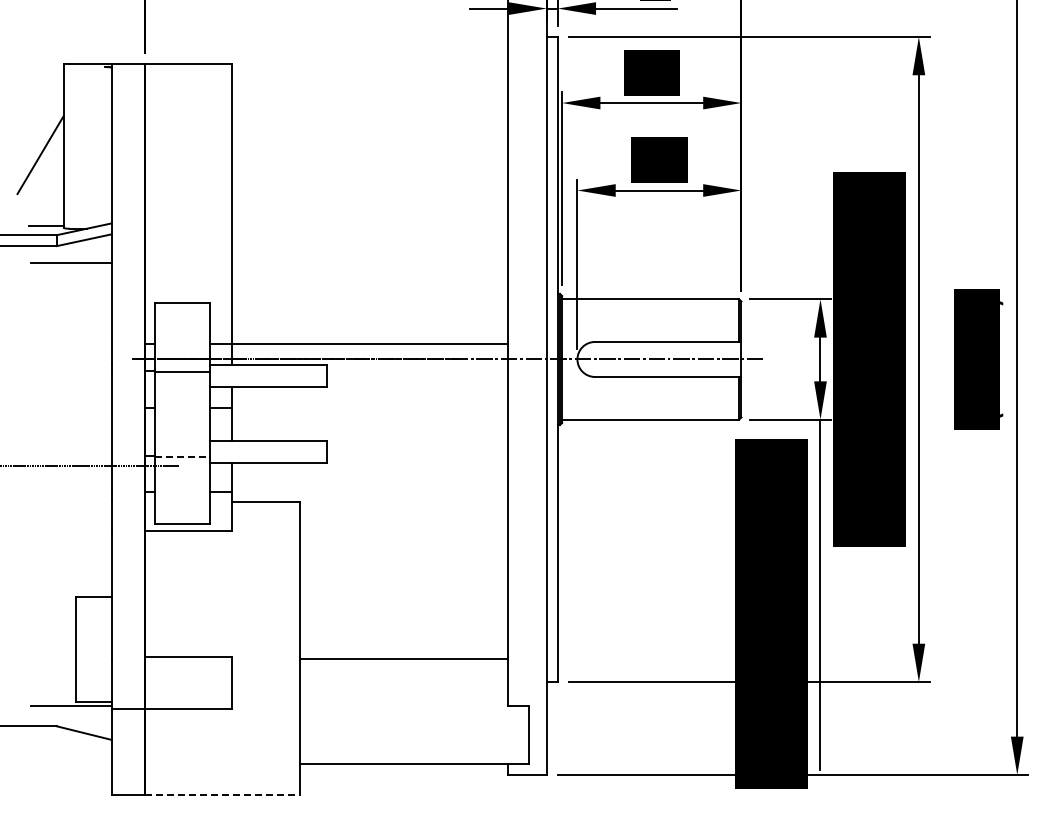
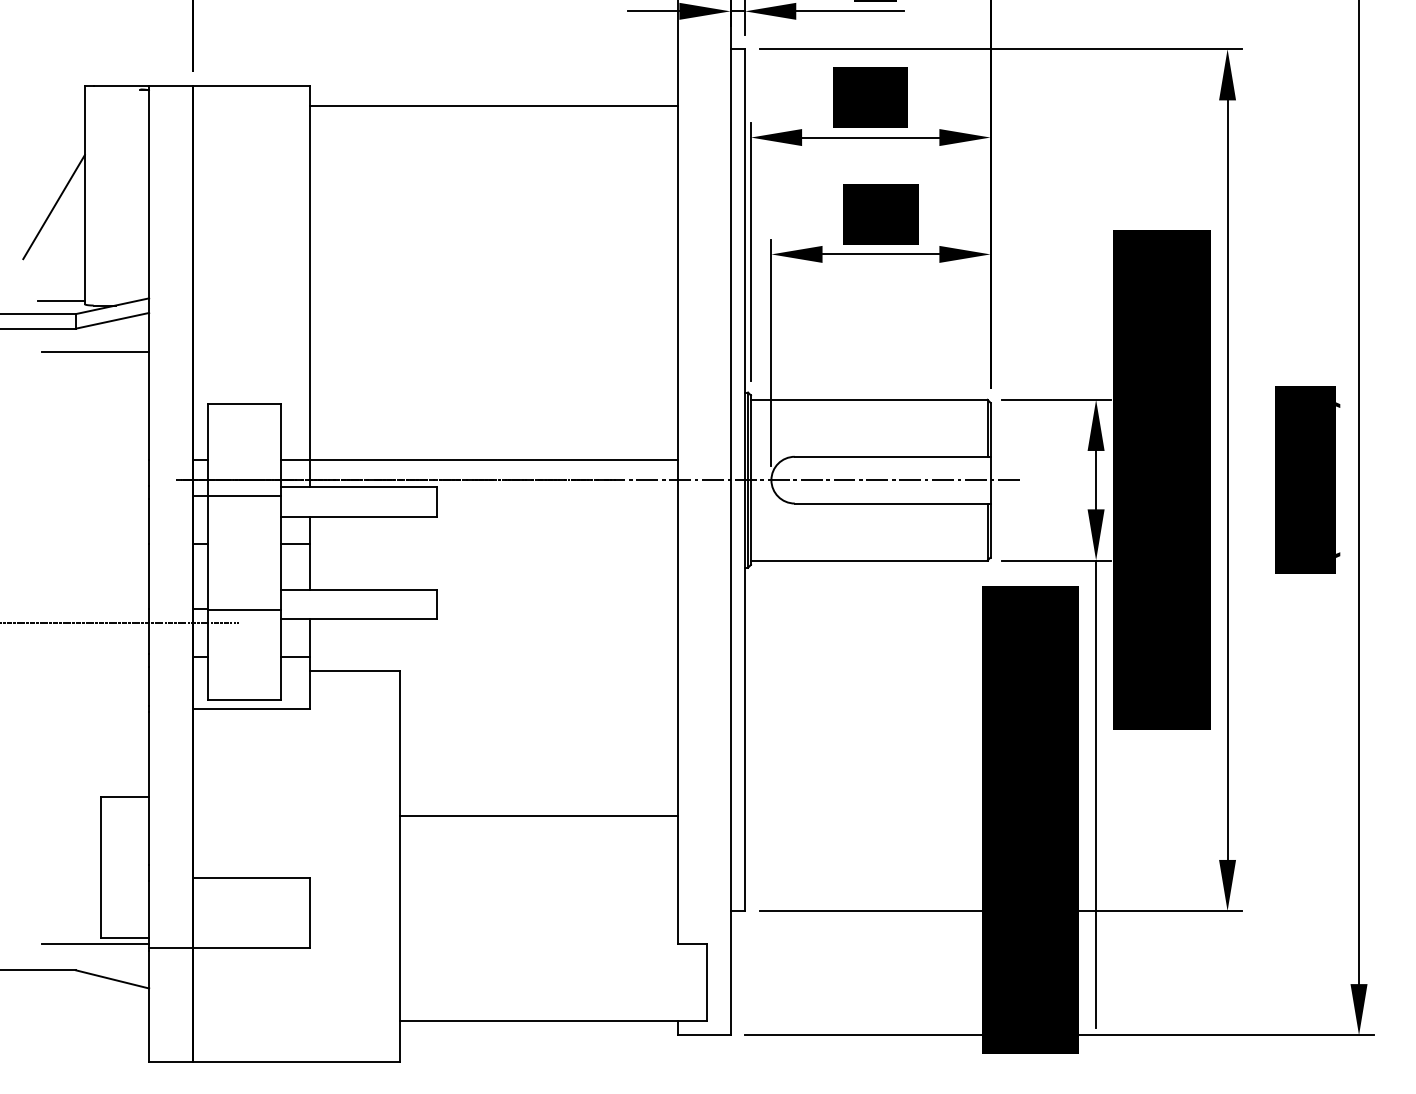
line: (369, 79) -> (493, 106), added
line: (183, 456) -> (245, 609), dashed -> solid
line: (403, 659) -> (538, 816), moved
line: (222, 794) -> (297, 1061), dashed -> solid

